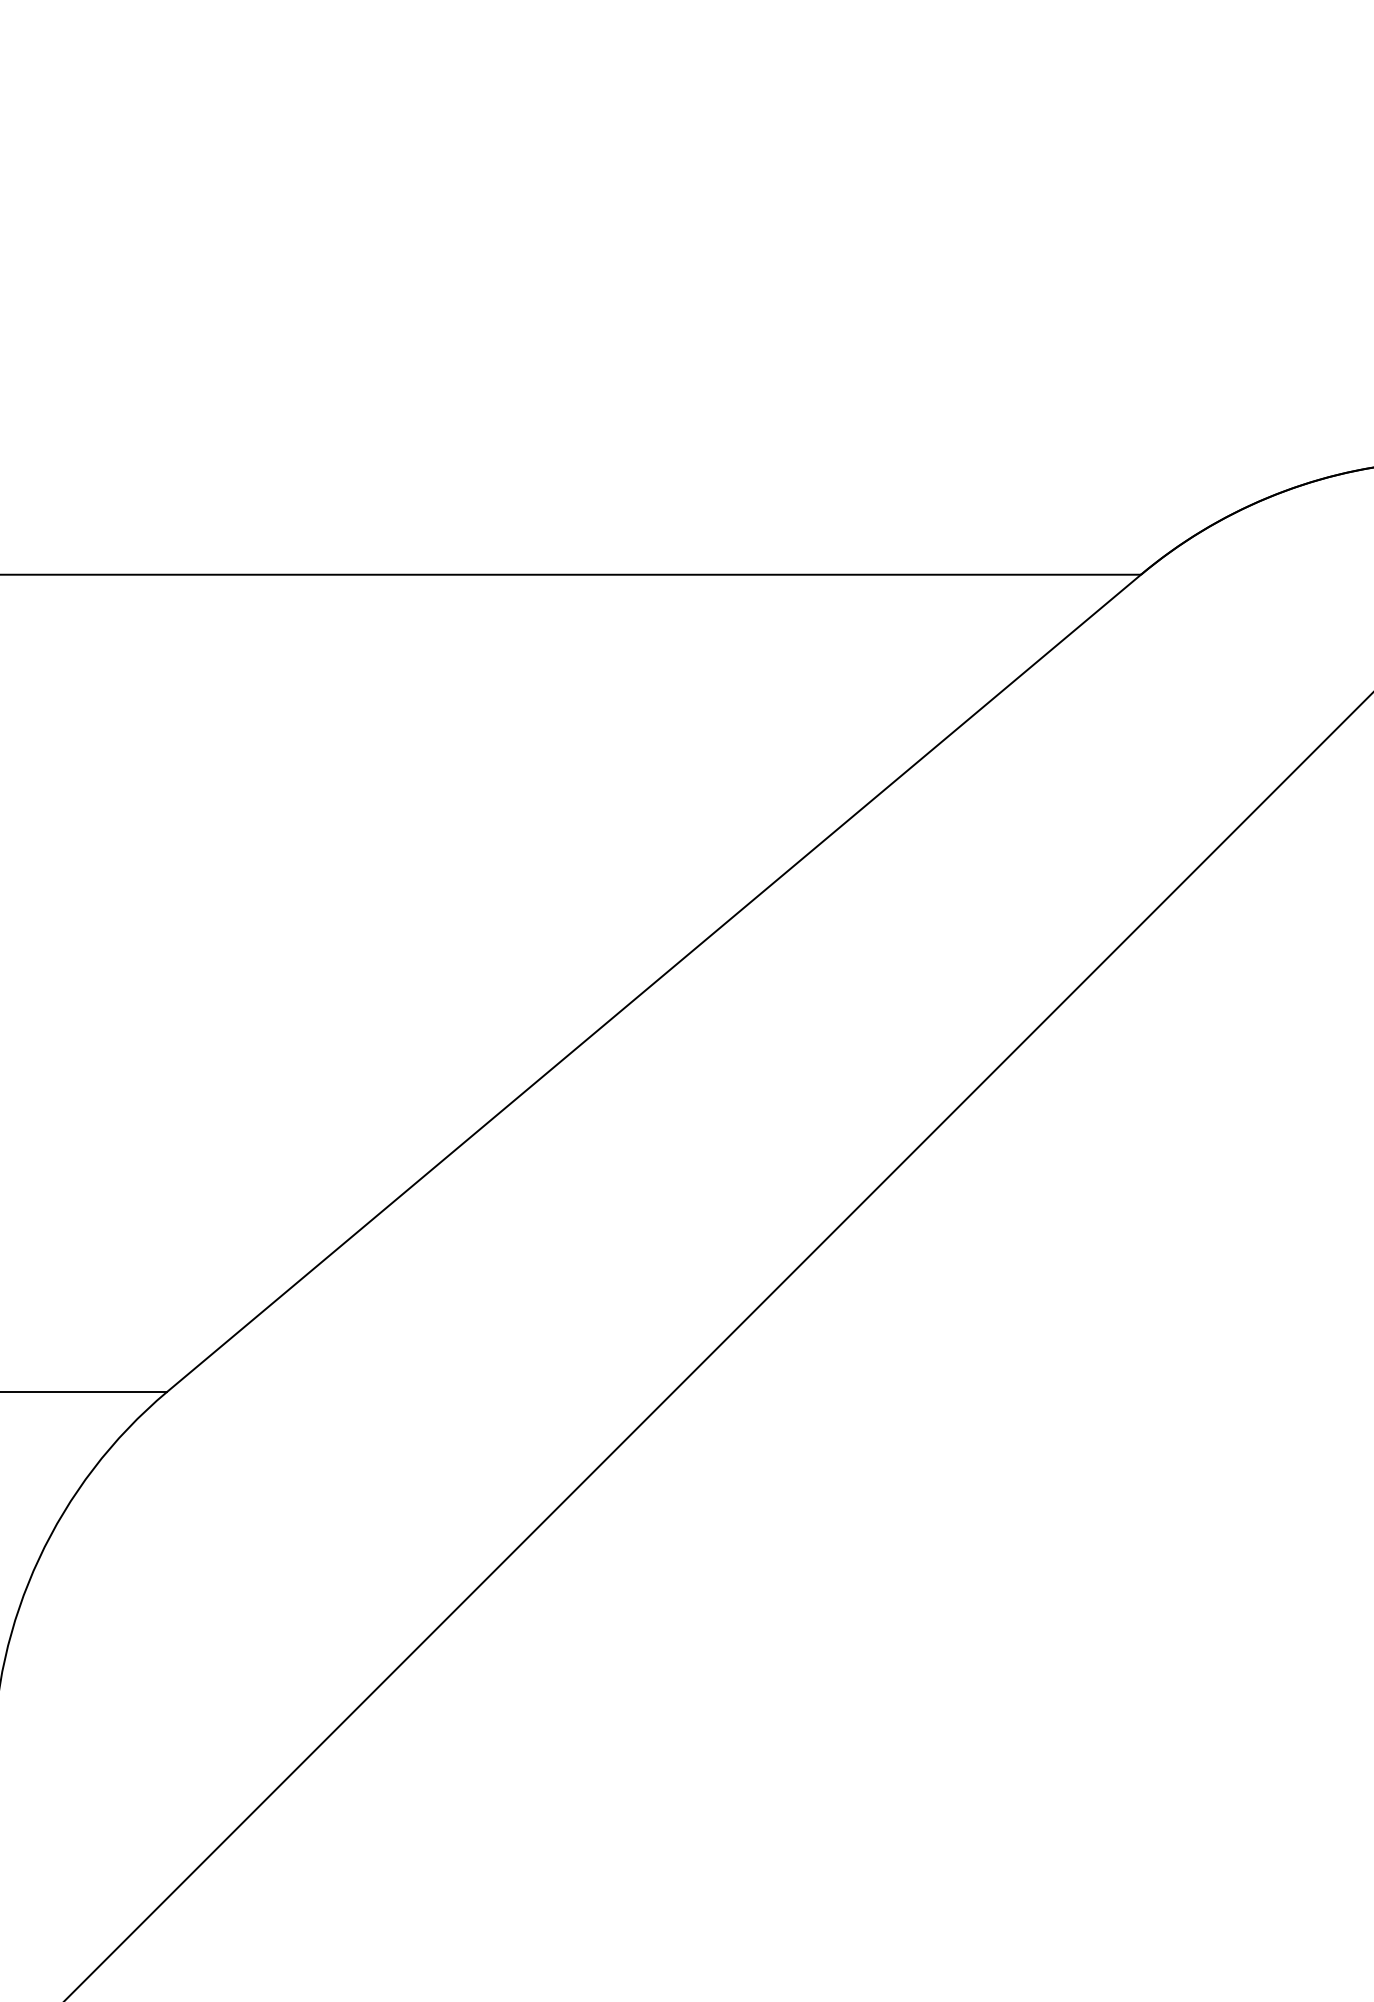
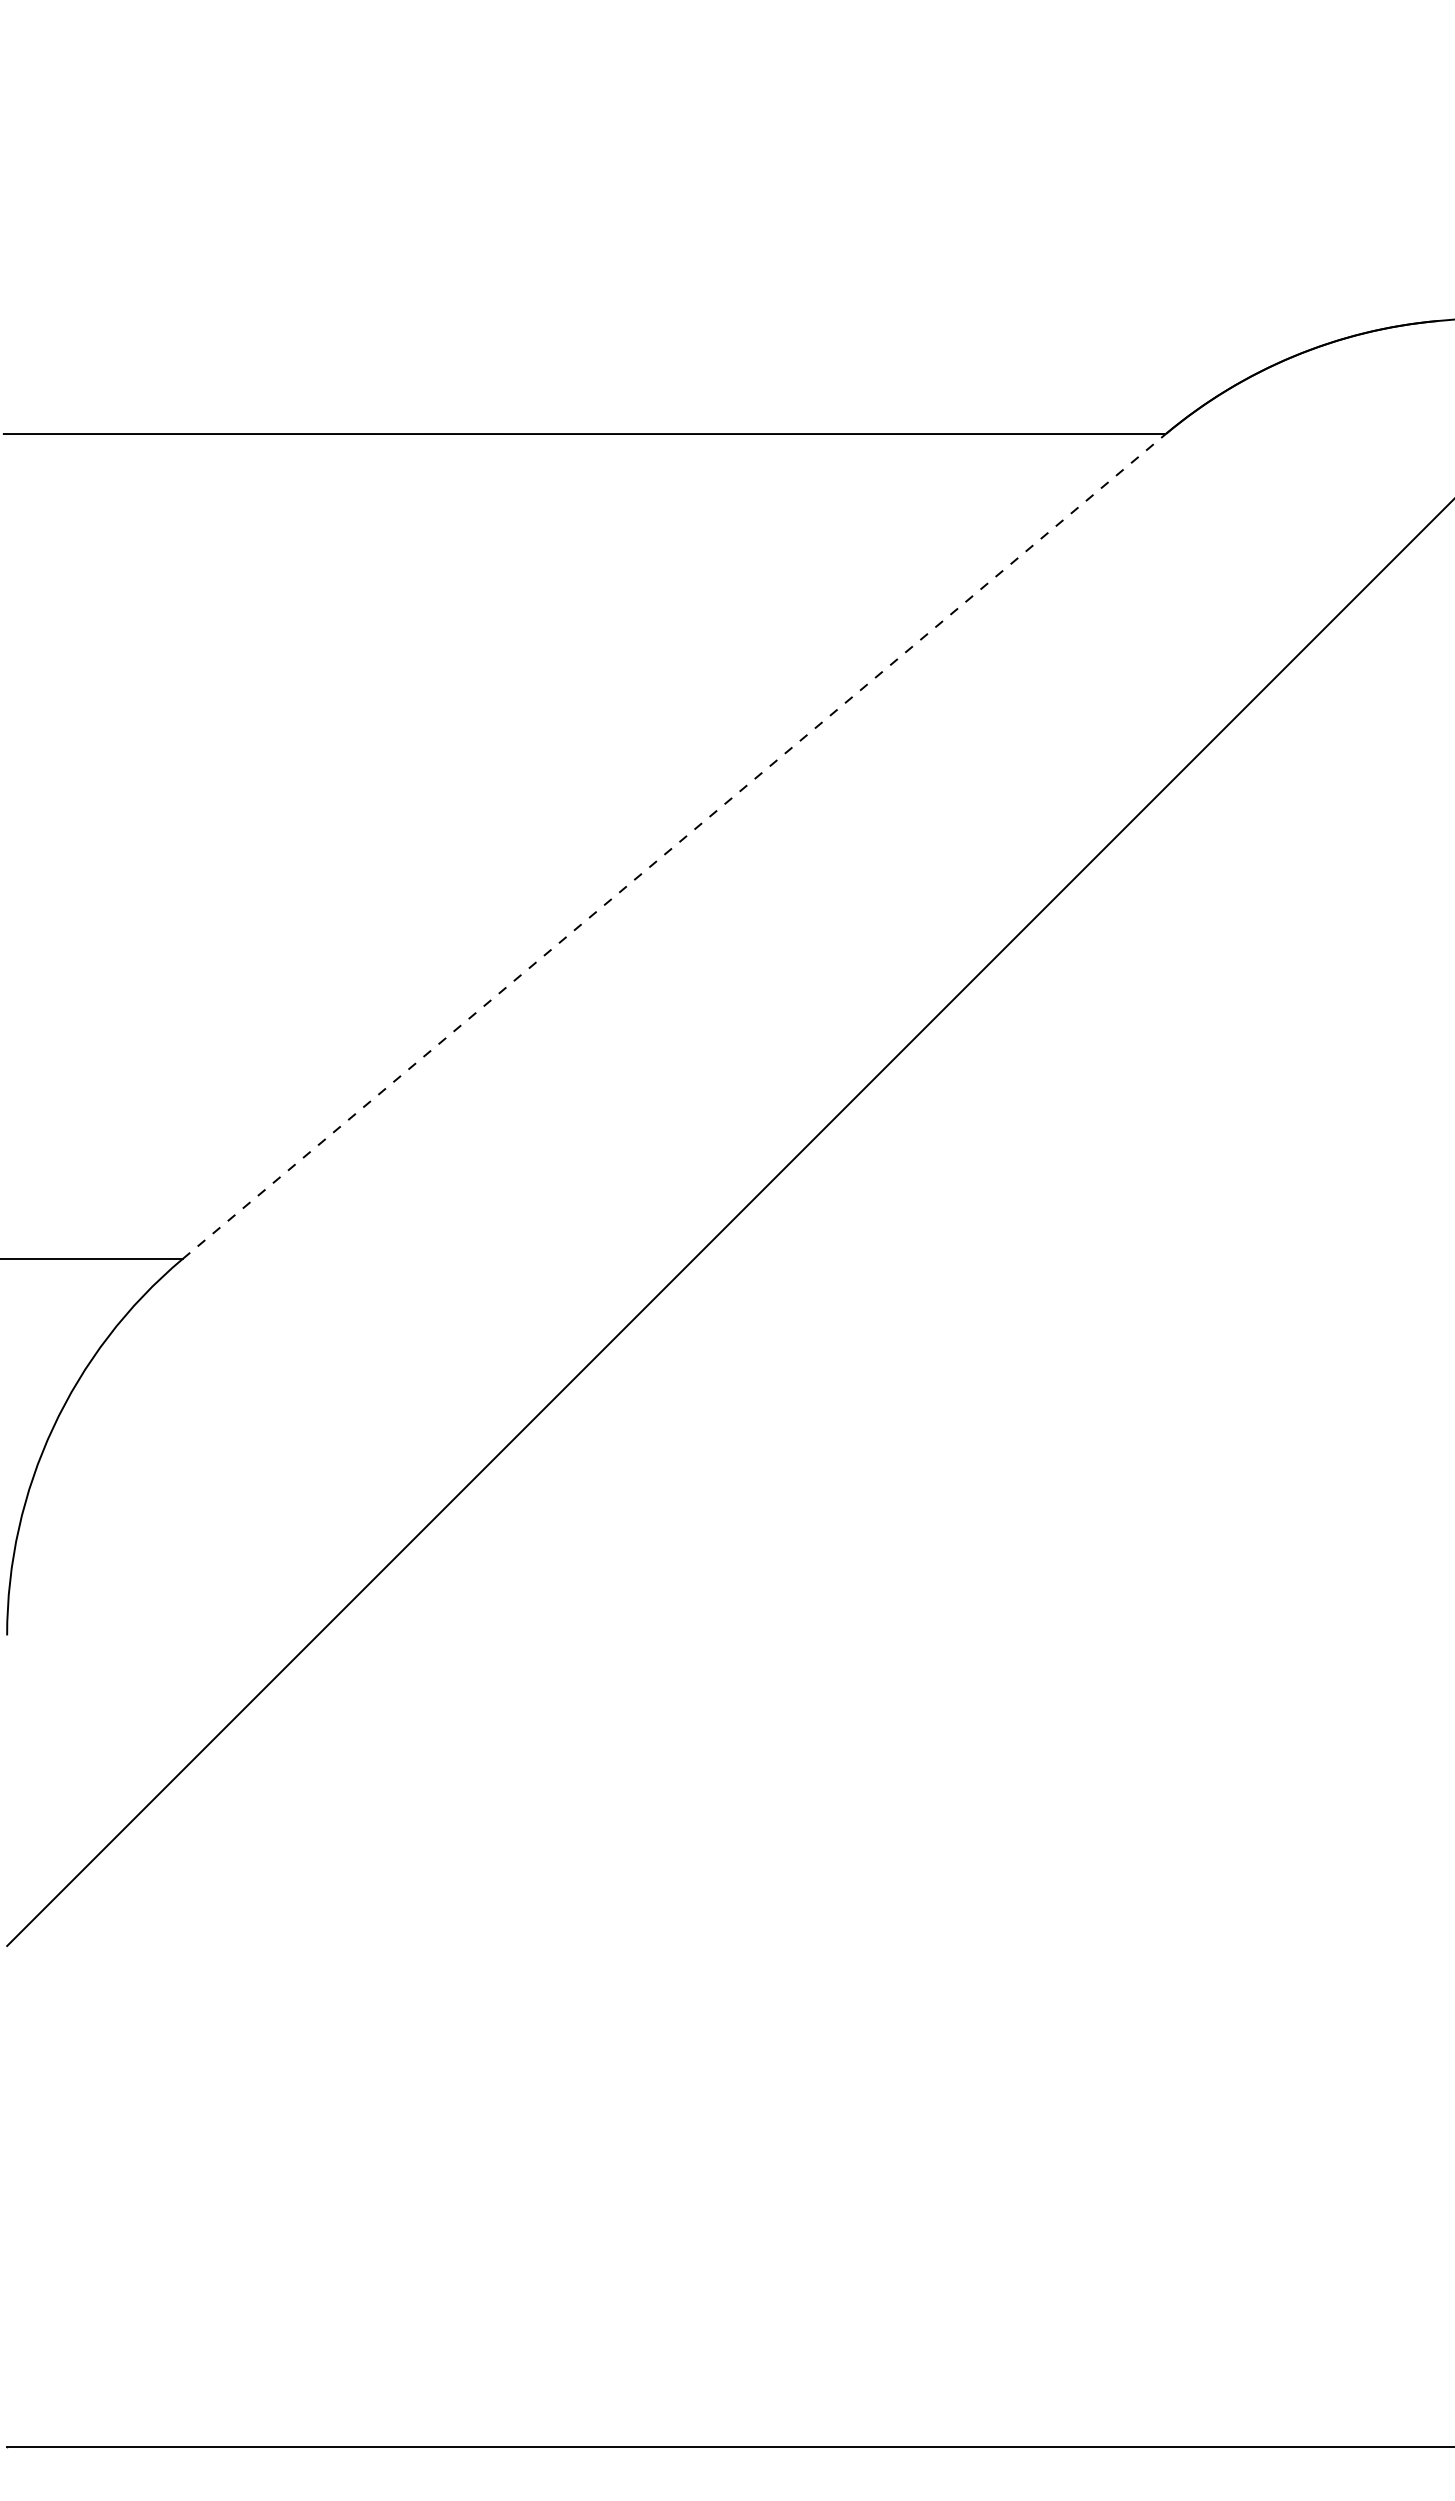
line: (654, 983) -> (674, 846), solid -> dashed

